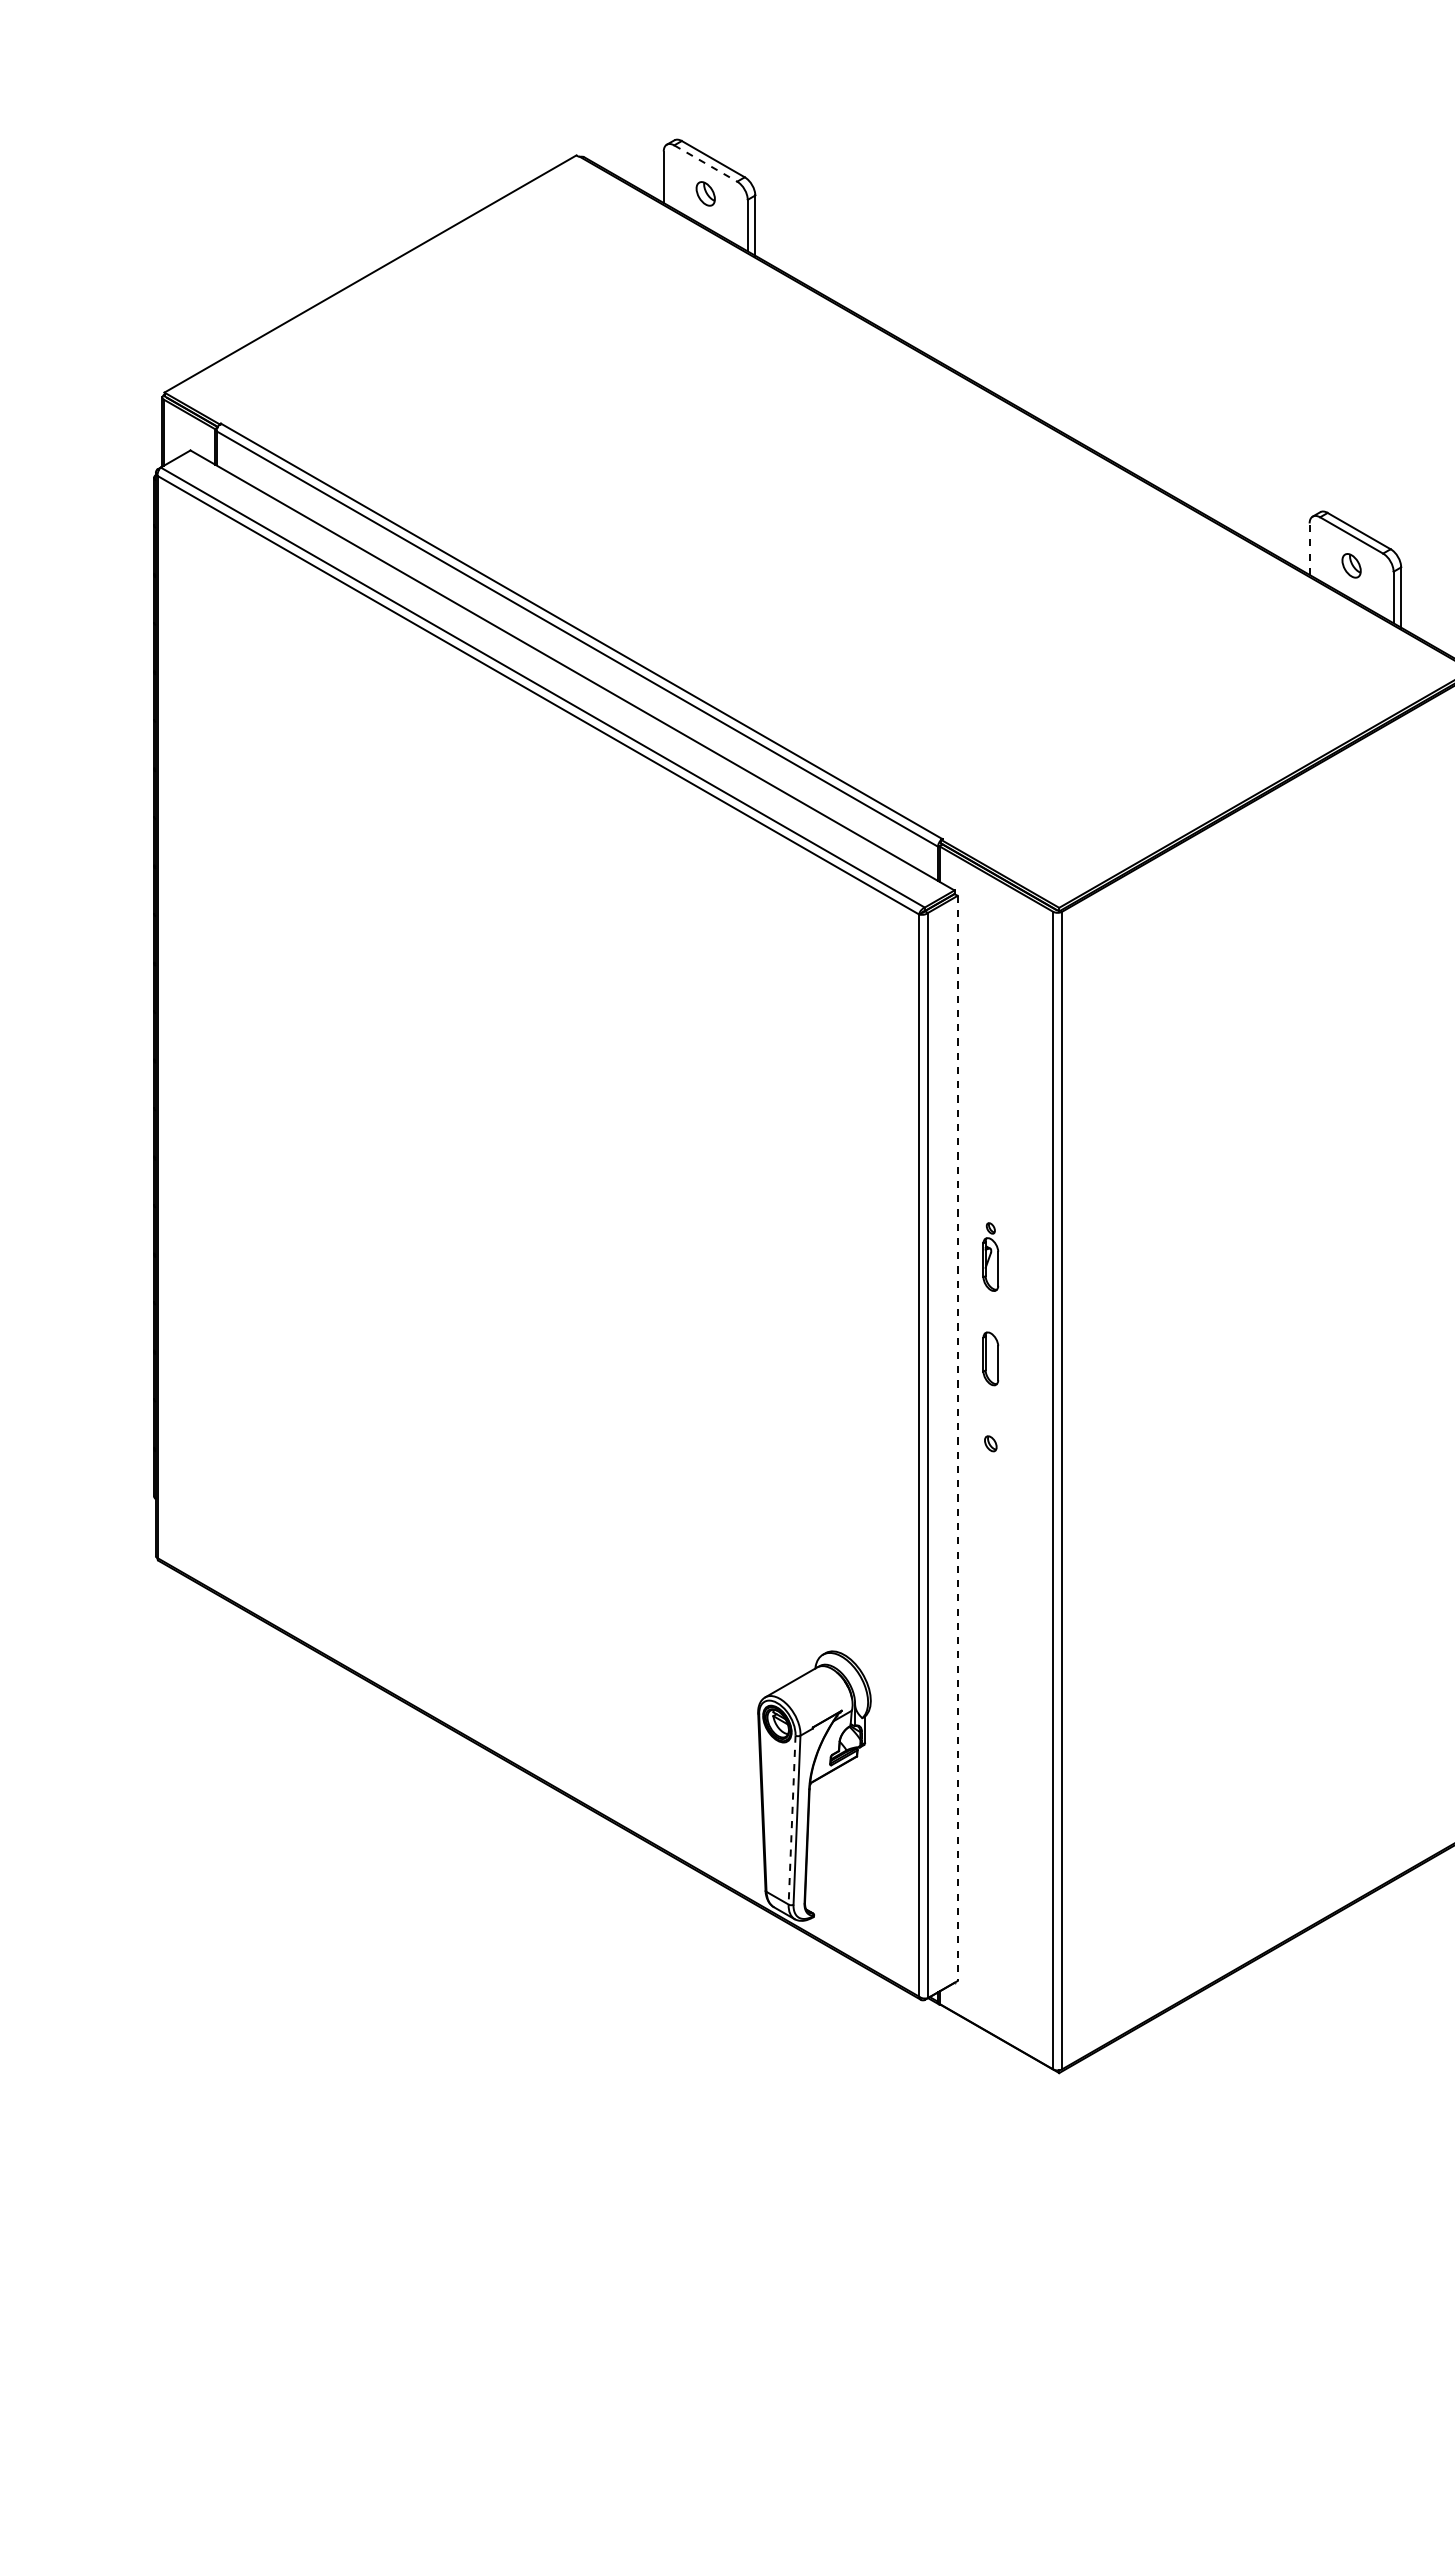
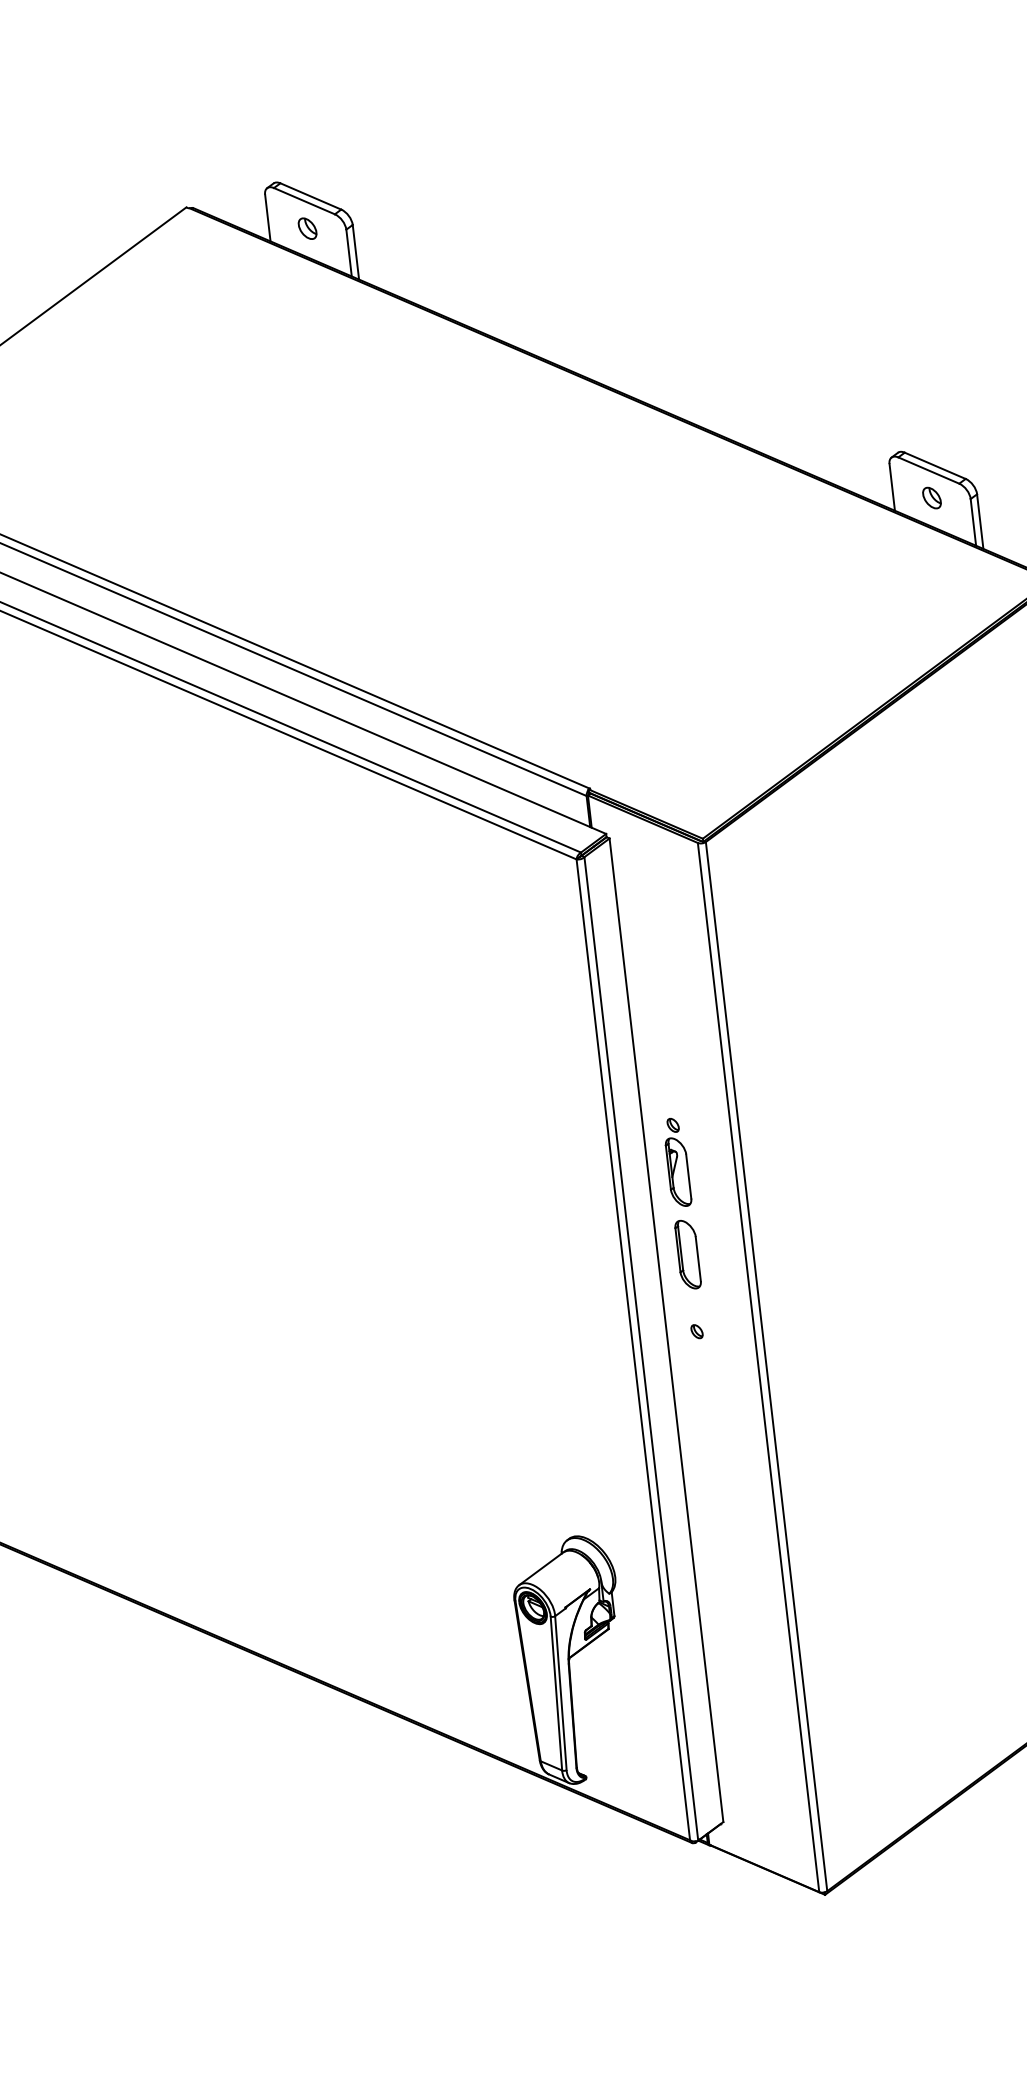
line: (706, 163) -> (305, 201), dashed -> solid
line: (1309, 549) -> (892, 487), dashed -> solid
part: (990, 1256) -> (677, 1161), size x1.43
part: (990, 1358) -> (687, 1254), size x1.43
line: (957, 1438) -> (666, 1330), dashed -> solid
line: (792, 1820) -> (556, 1693), dashed -> solid

